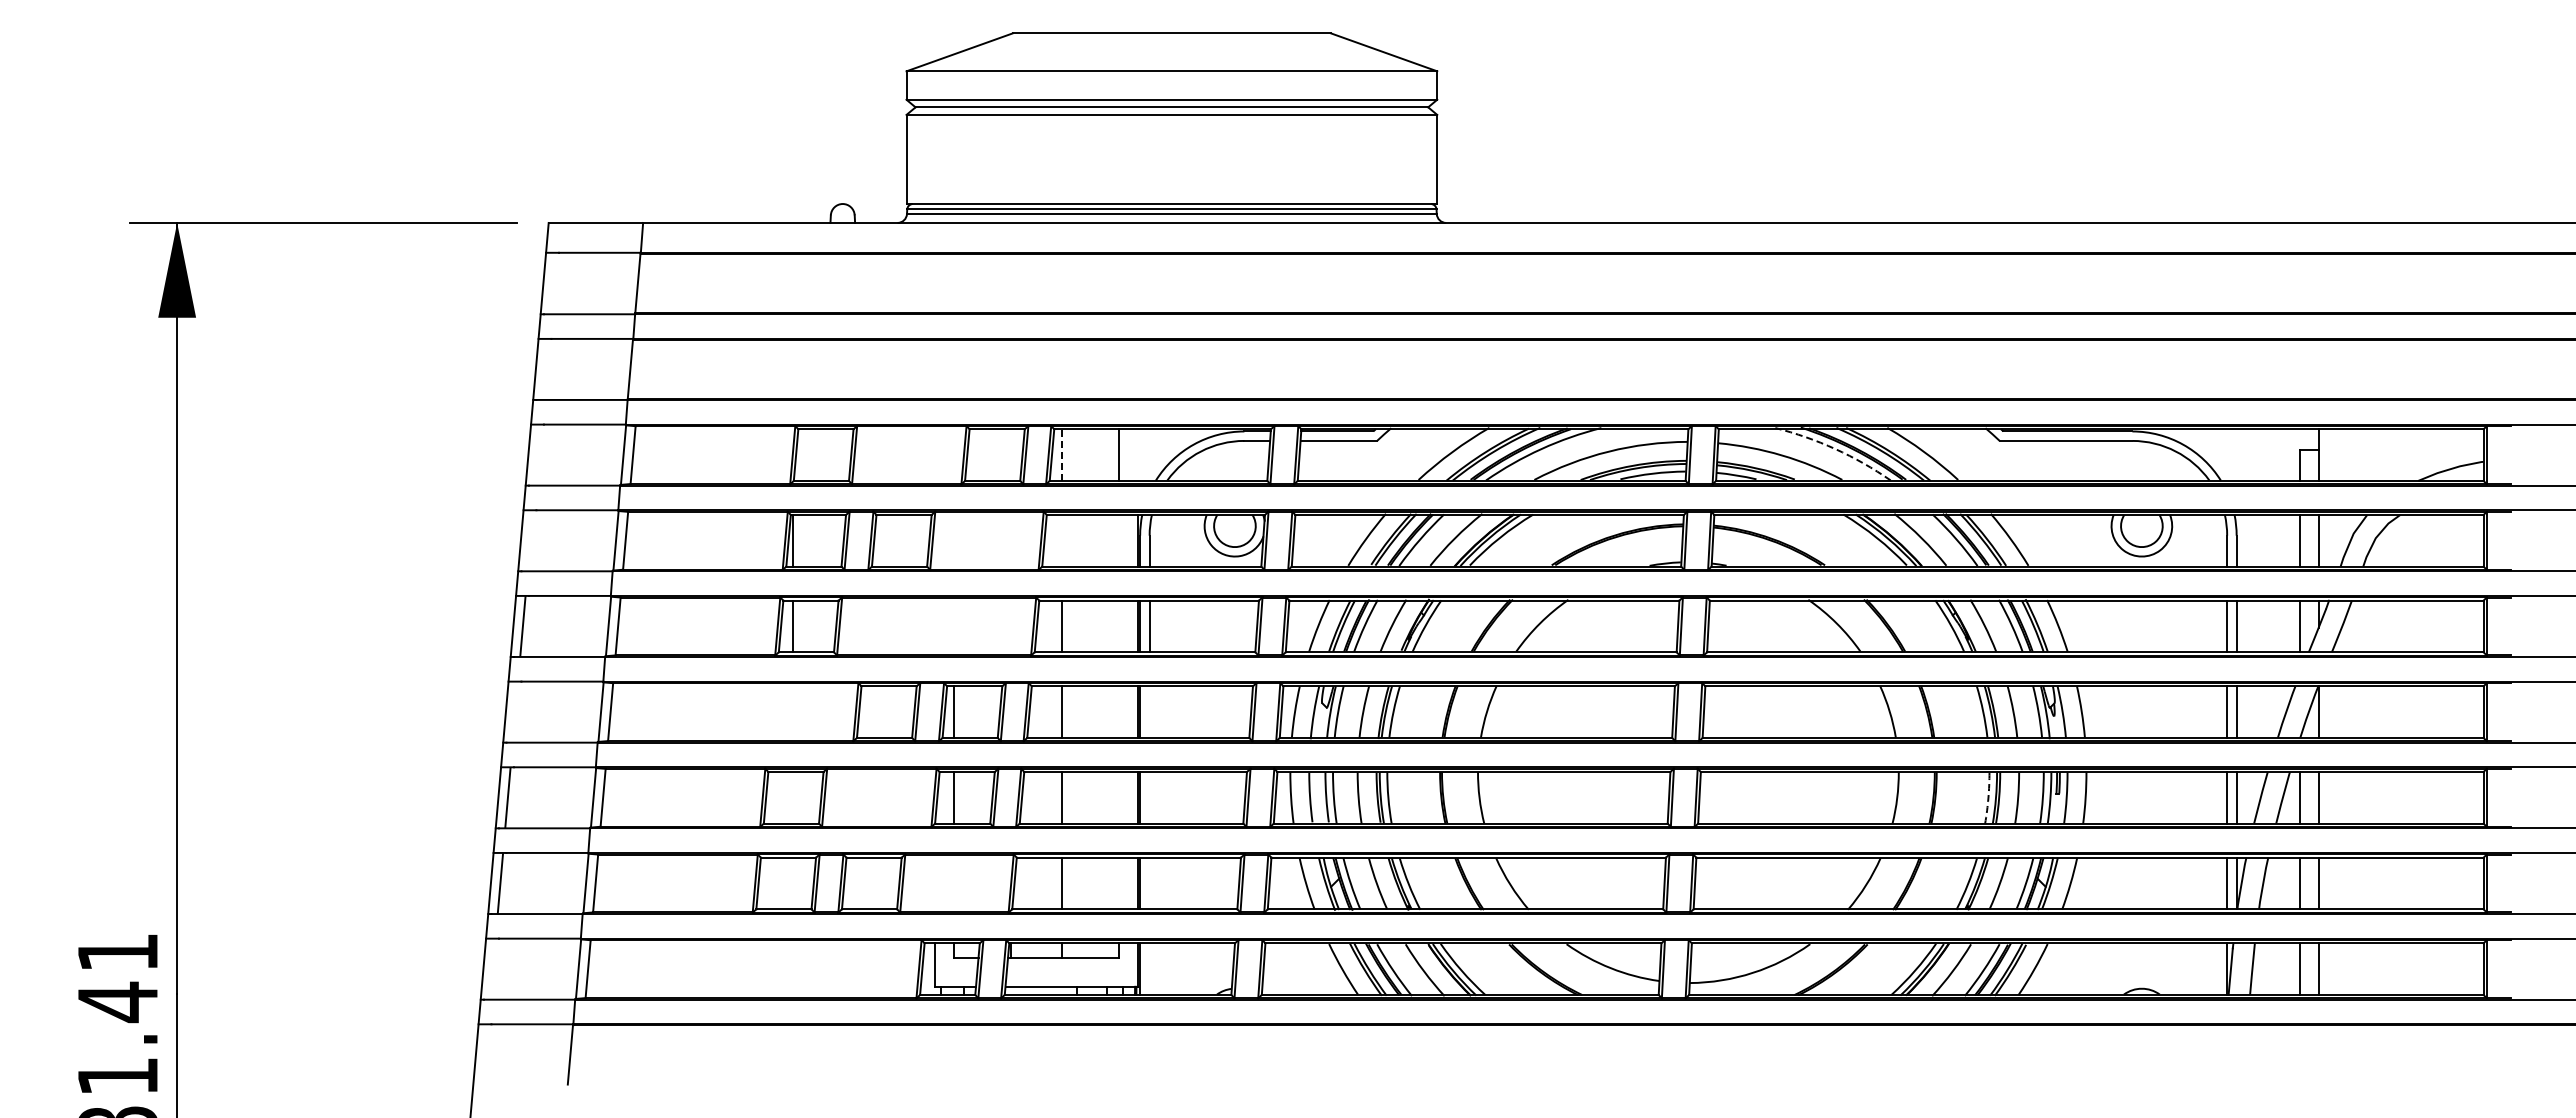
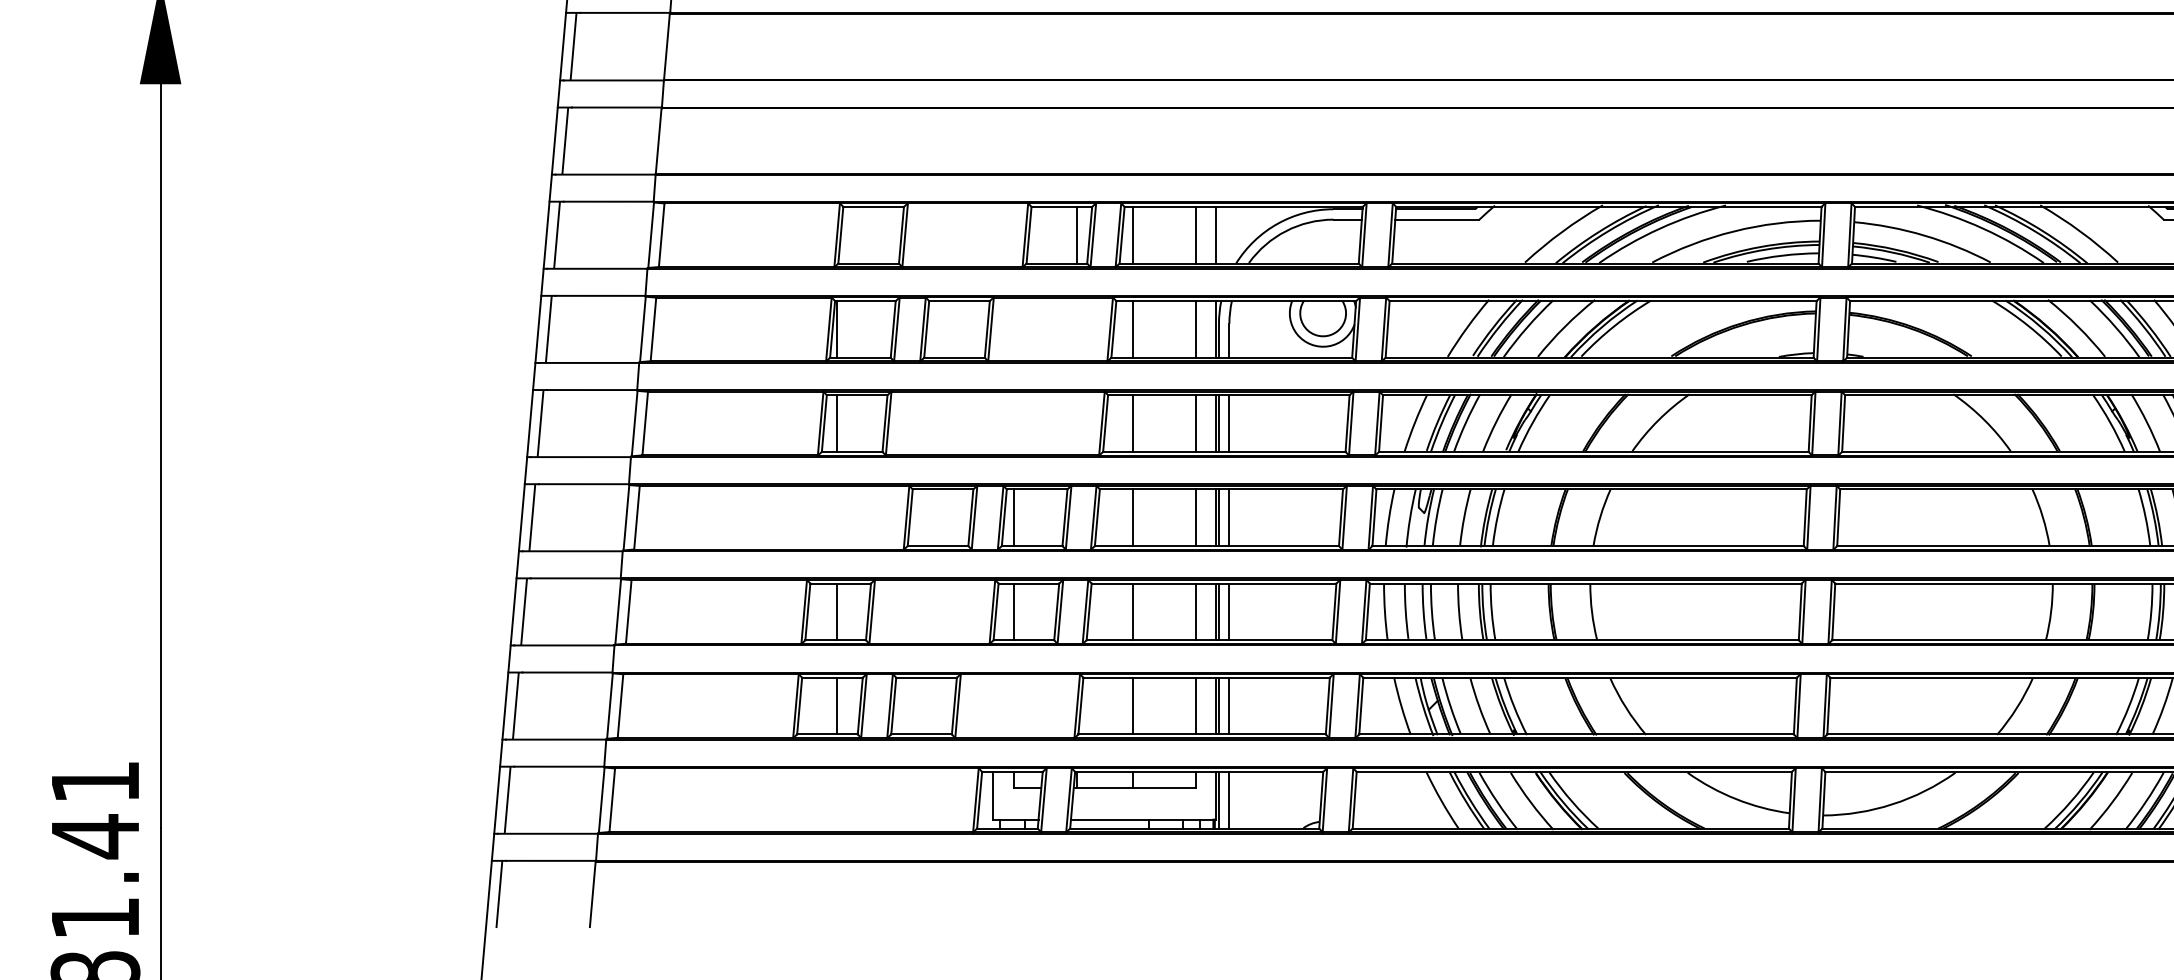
line: (552, 283) -> (573, 46), added
line: (545, 369) -> (565, 141), added
arc: (1835, 449) -> (1983, 229), dashed -> solid
line: (537, 454) -> (556, 234), added
line: (1010, 454) -> (1076, 234), added
line: (1137, 454) -> (1216, 234), added
line: (1061, 455) -> (1132, 235), dashed -> solid
line: (530, 540) -> (548, 329), added
line: (1061, 540) -> (1132, 329), added
line: (1118, 540) -> (1195, 329), added
line: (1118, 626) -> (1195, 423), added
line: (515, 711) -> (532, 517), added
line: (1118, 711) -> (1195, 517), added
line: (1149, 711) -> (1229, 517), added
line: (792, 797) -> (836, 611), added
line: (1118, 797) -> (1195, 611), added
line: (1149, 797) -> (1229, 611), added
arc: (1988, 798) -> (2151, 612), dashed -> solid
line: (792, 883) -> (836, 706), added
line: (1118, 883) -> (1195, 706), added
line: (1149, 883) -> (1229, 706), added
line: (492, 968) -> (507, 799), added
line: (1149, 968) -> (1229, 799), added
line: (485, 1054) -> (499, 894), added

